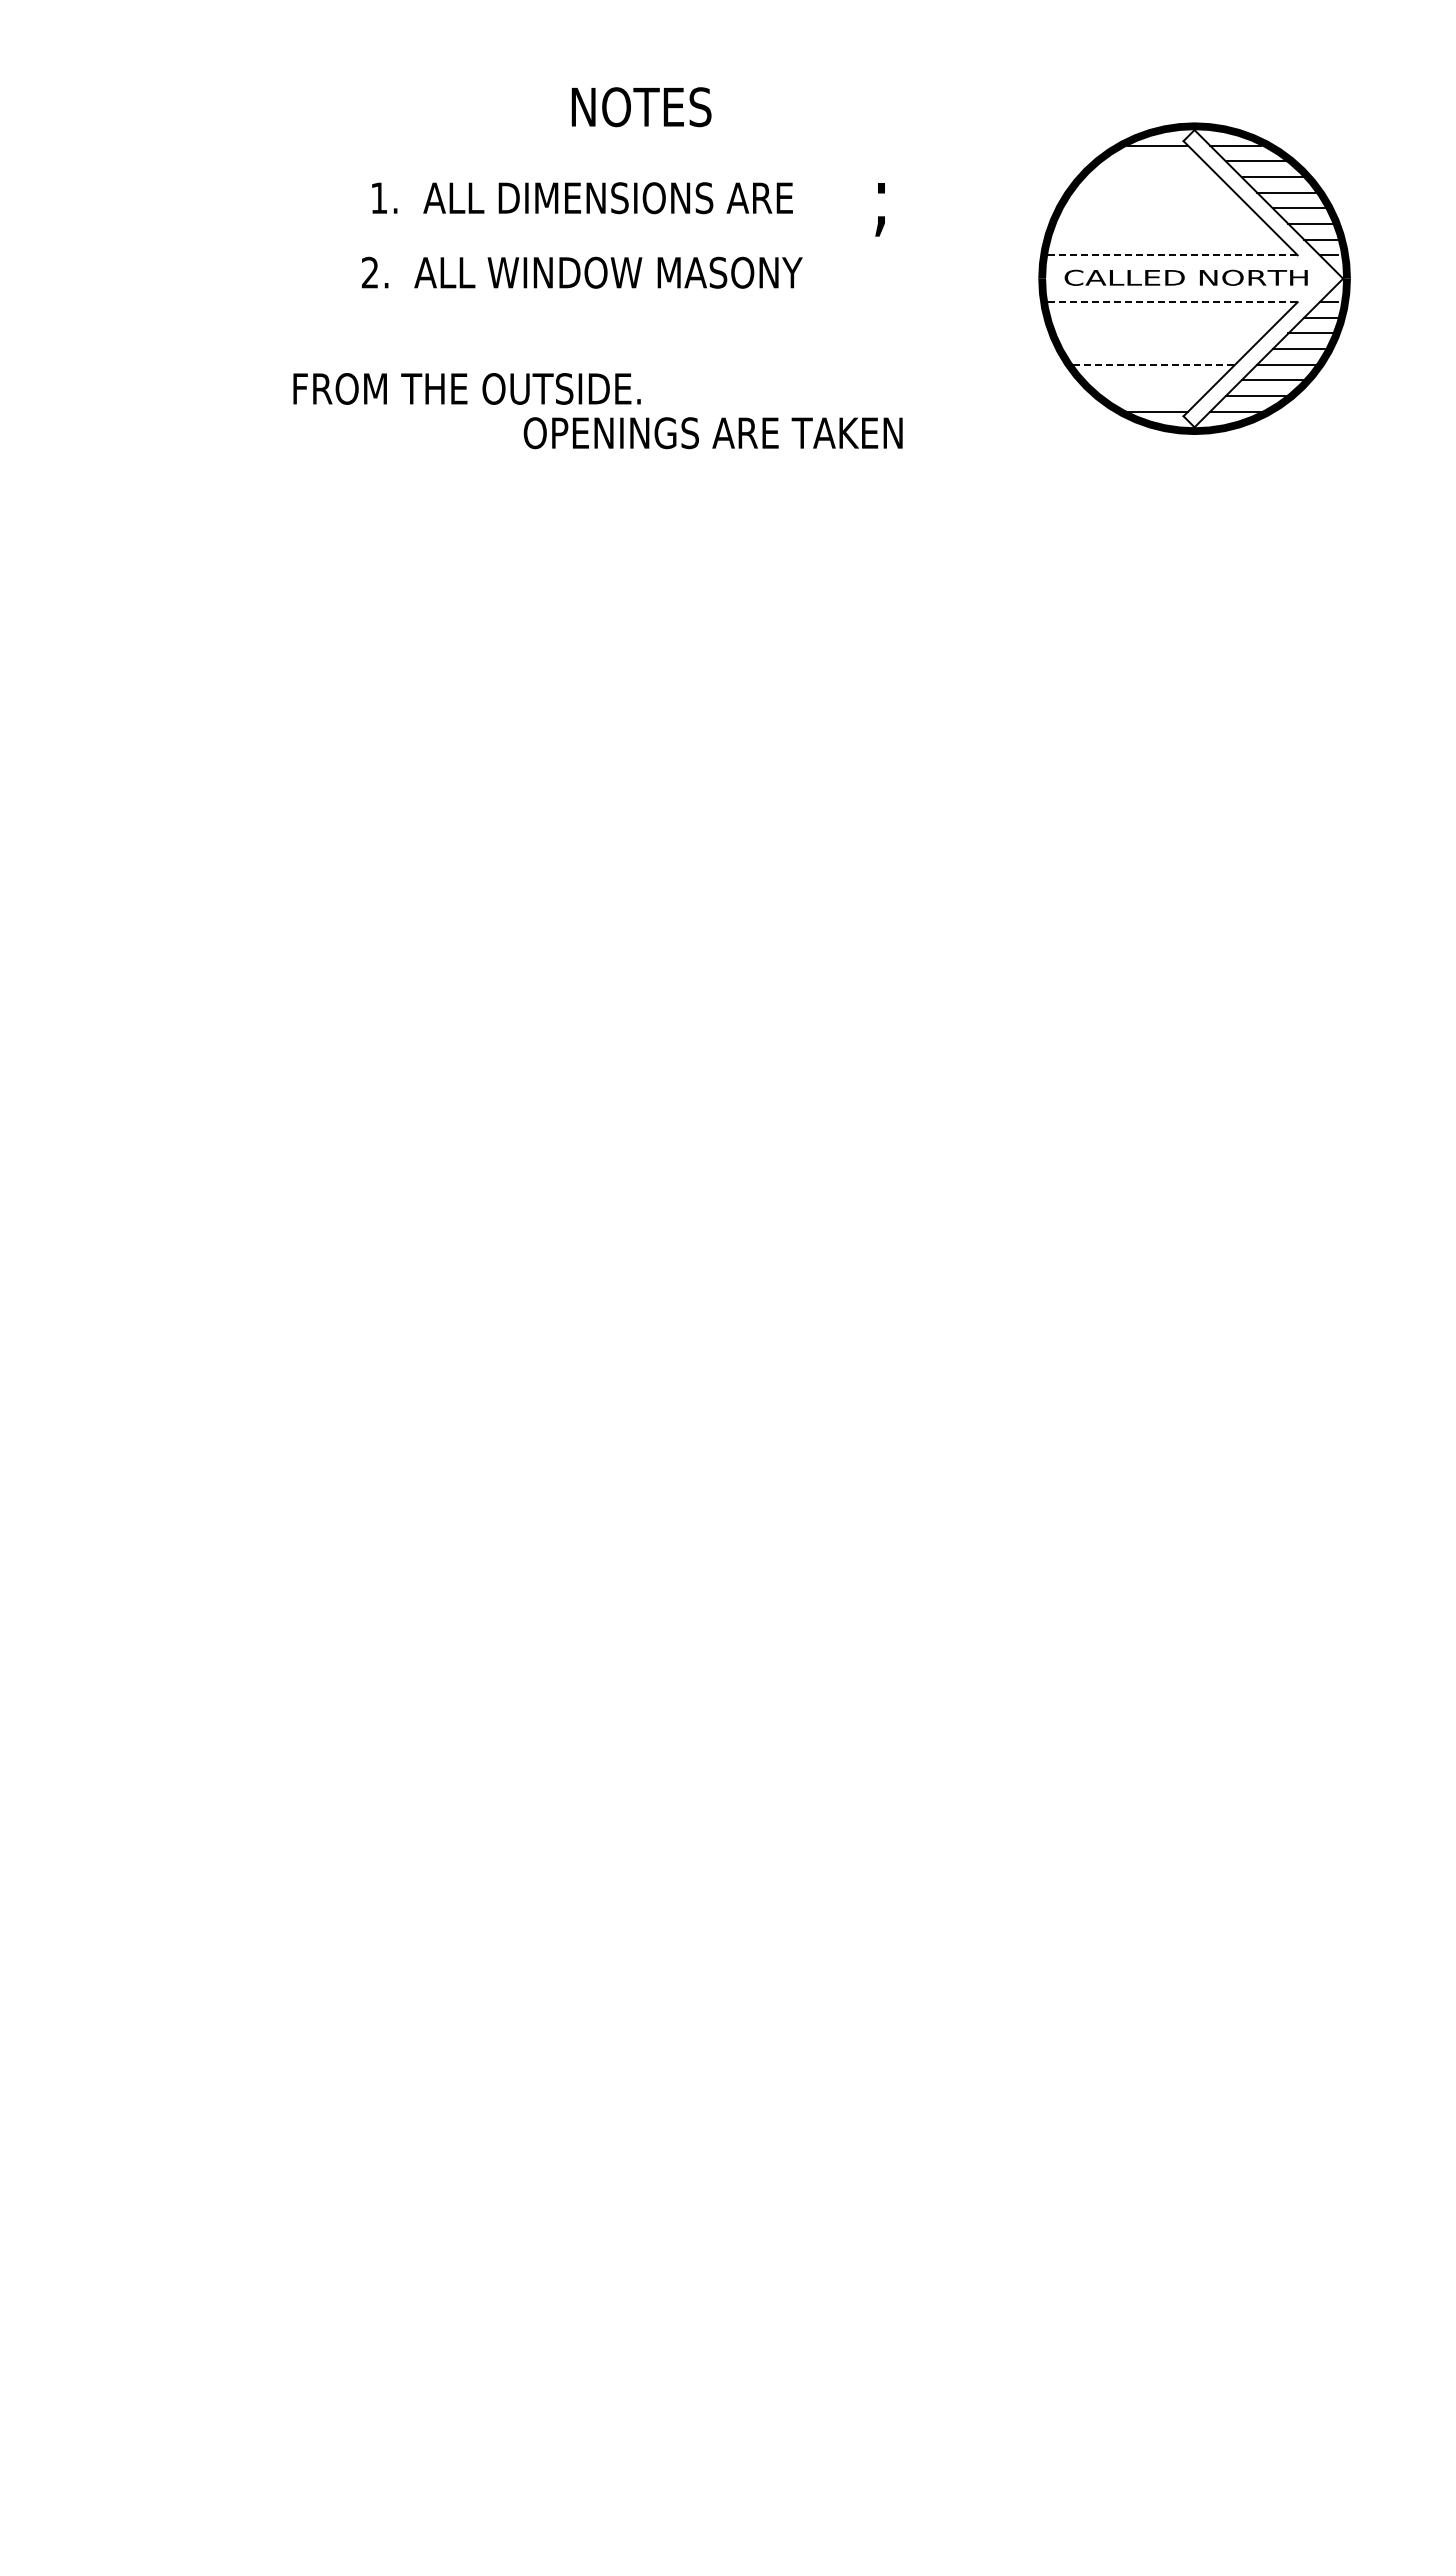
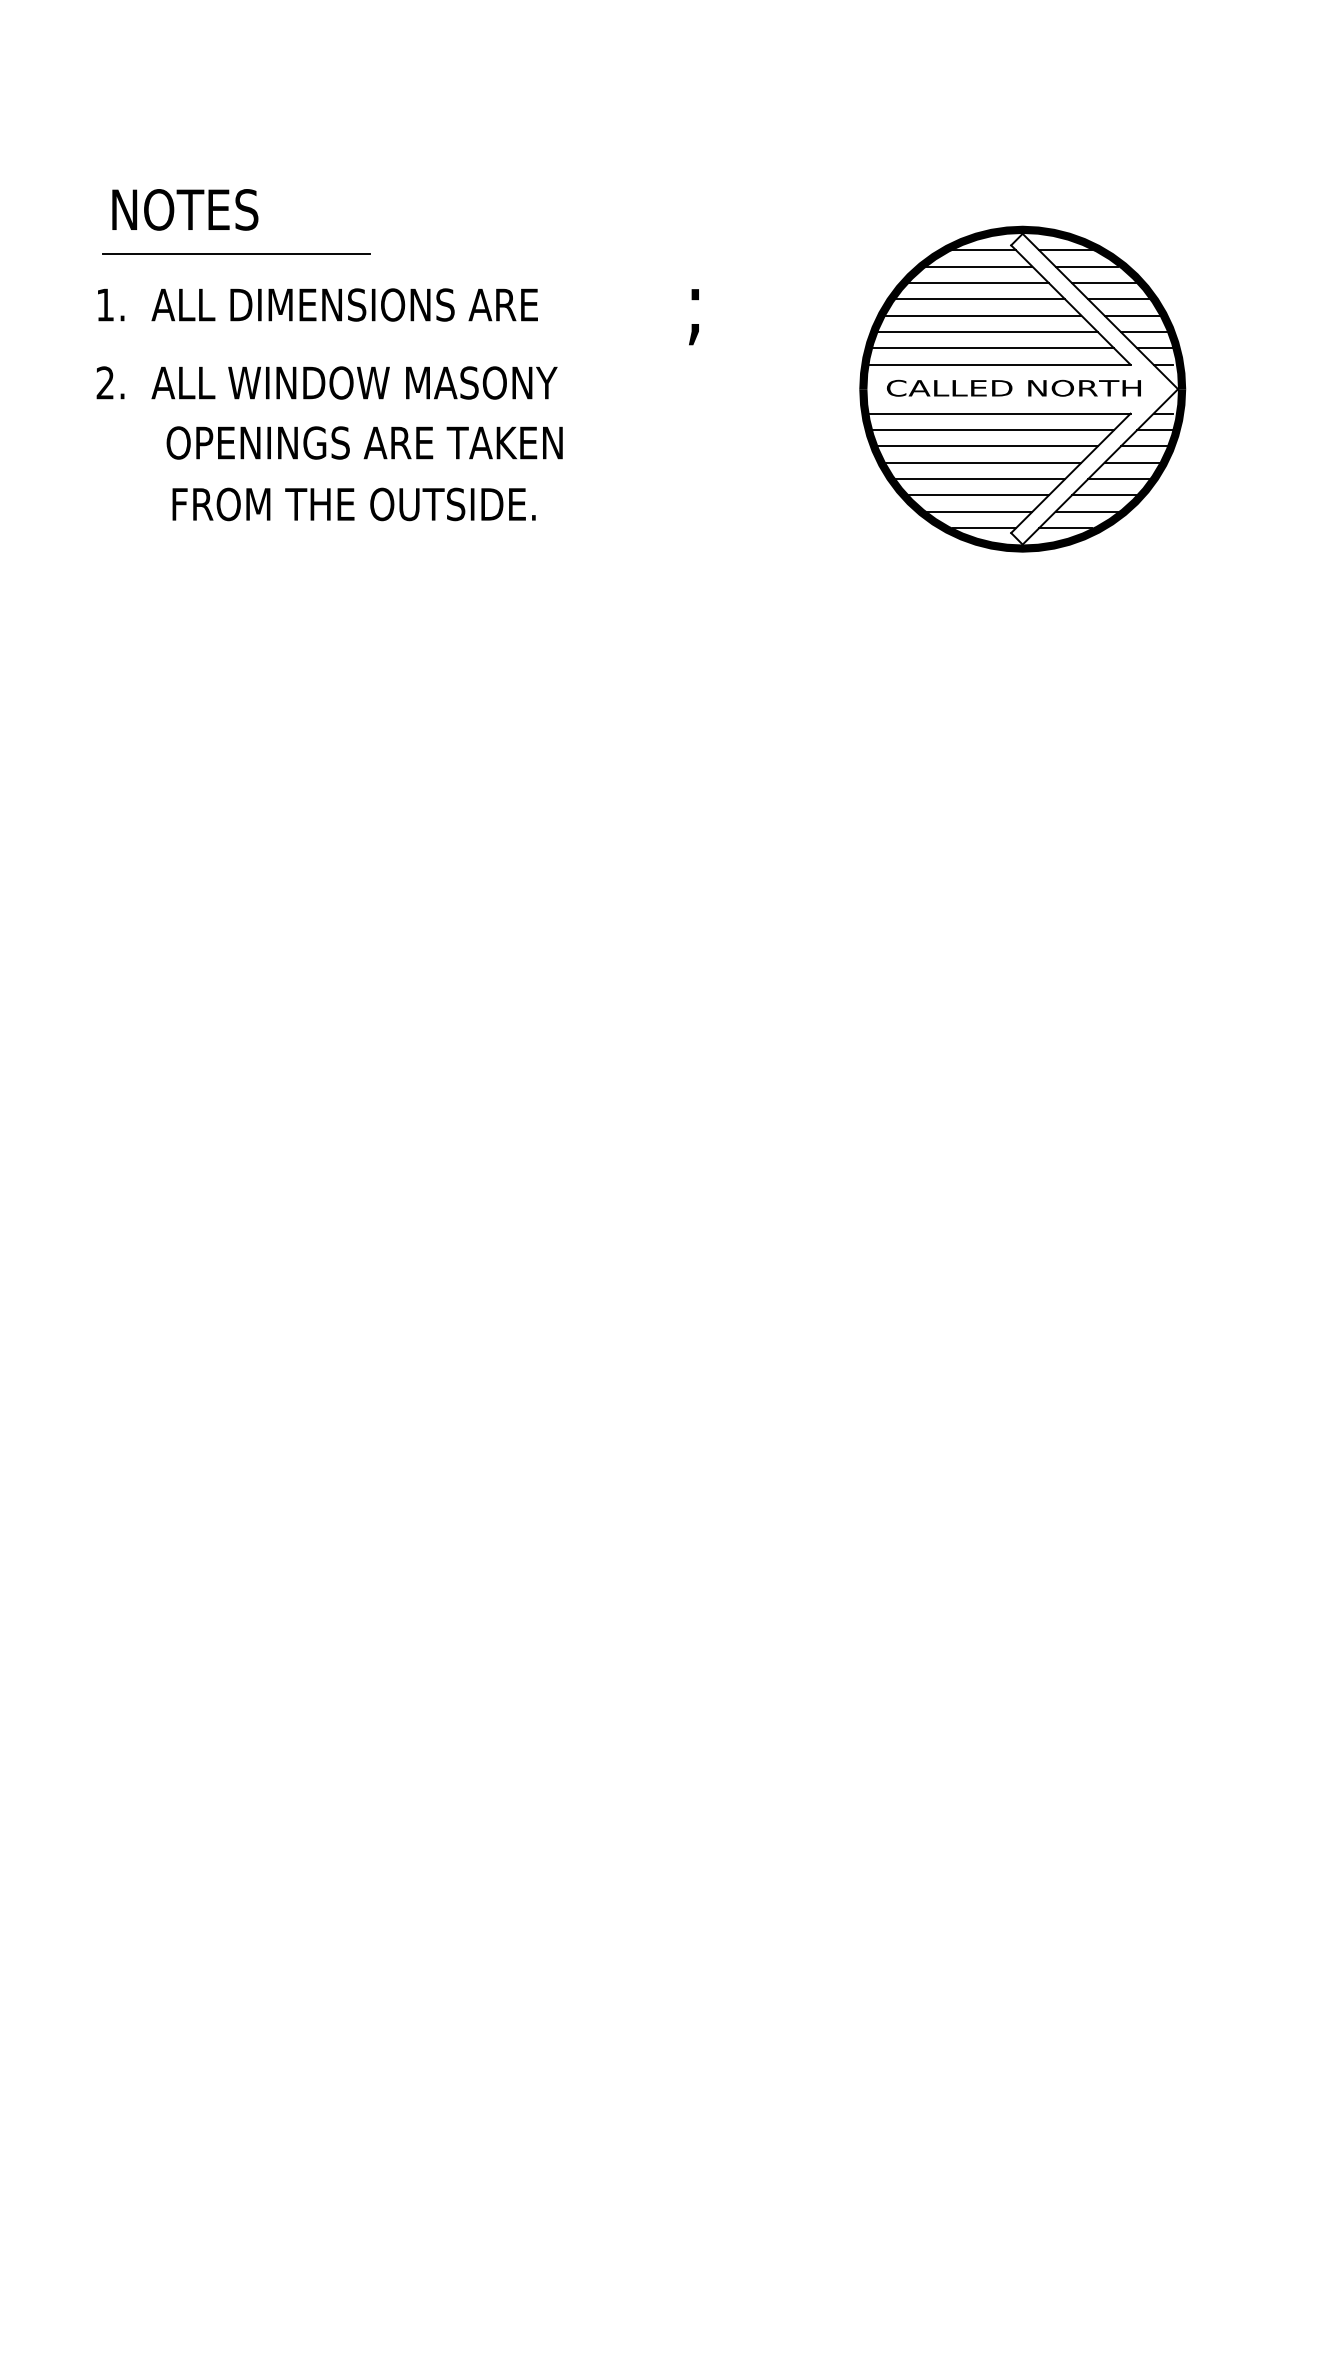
text: (641, 107) -> (185, 210), moved
line: (442, 149) -> (236, 254), added
line: (1153, 161) -> (979, 266), added
line: (1152, 177) -> (978, 283), added
line: (1154, 192) -> (980, 299), added
text: (582, 198) -> (317, 305), moved
line: (1156, 208) -> (982, 315), added
line: (1161, 223) -> (988, 331), added
line: (1166, 239) -> (993, 348), added
line: (1172, 255) -> (999, 364), dashed -> solid
text: (582, 272) -> (327, 382), moved
line: (1172, 302) -> (999, 414), dashed -> solid
line: (1166, 317) -> (993, 429), added
line: (1161, 333) -> (988, 446), added
line: (1156, 349) -> (982, 463), added
line: (1154, 364) -> (980, 478), dashed -> solid
line: (1152, 380) -> (978, 495), added
text: (466, 388) -> (353, 503), moved
line: (1153, 395) -> (979, 511), added
text: (712, 433) -> (363, 443), moved

